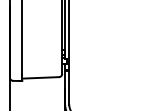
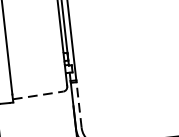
line: (41, 77) -> (39, 94), solid -> dashed
line: (69, 88) -> (79, 105), solid -> dashed

